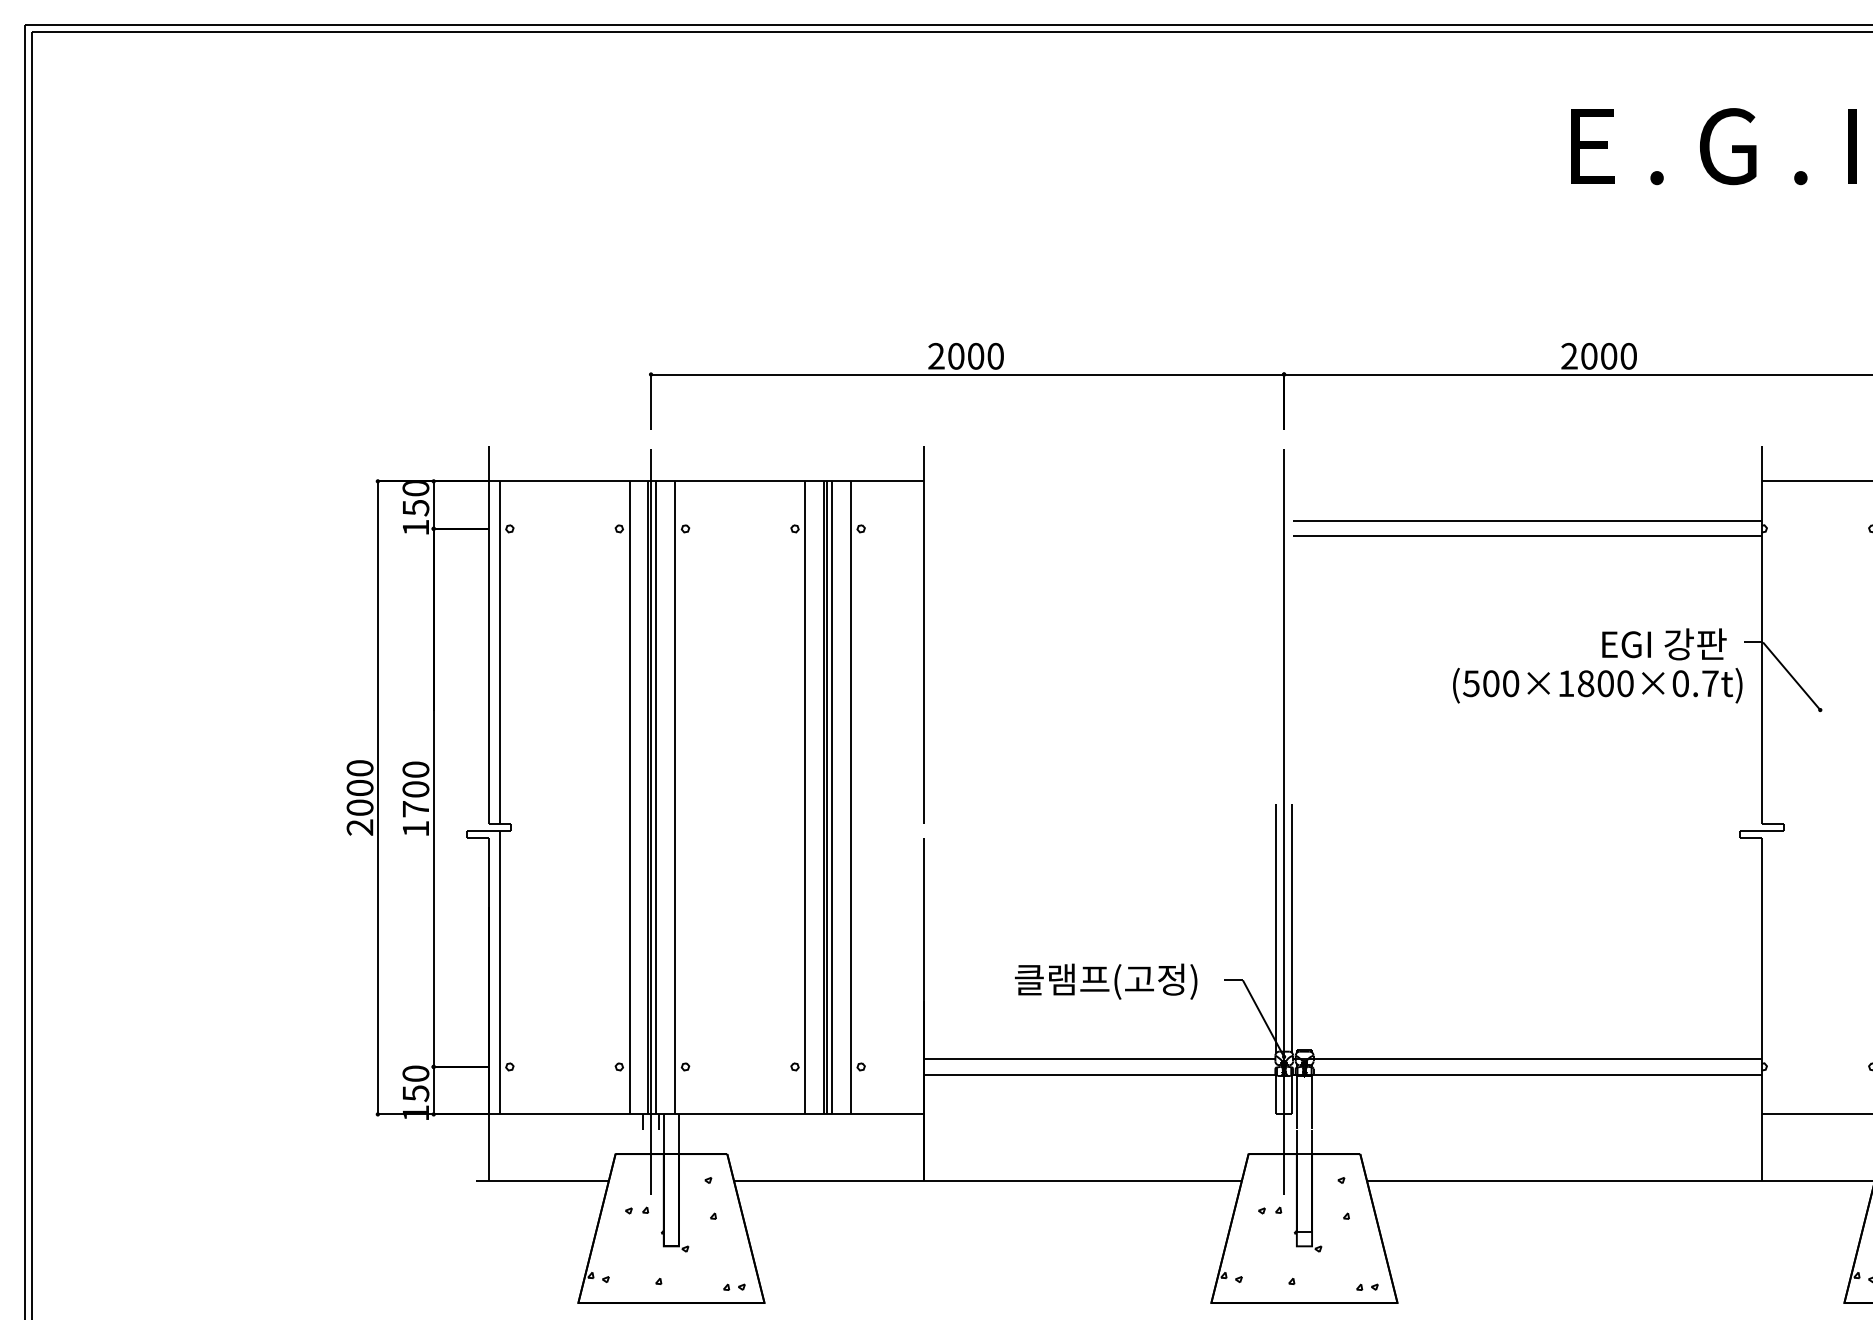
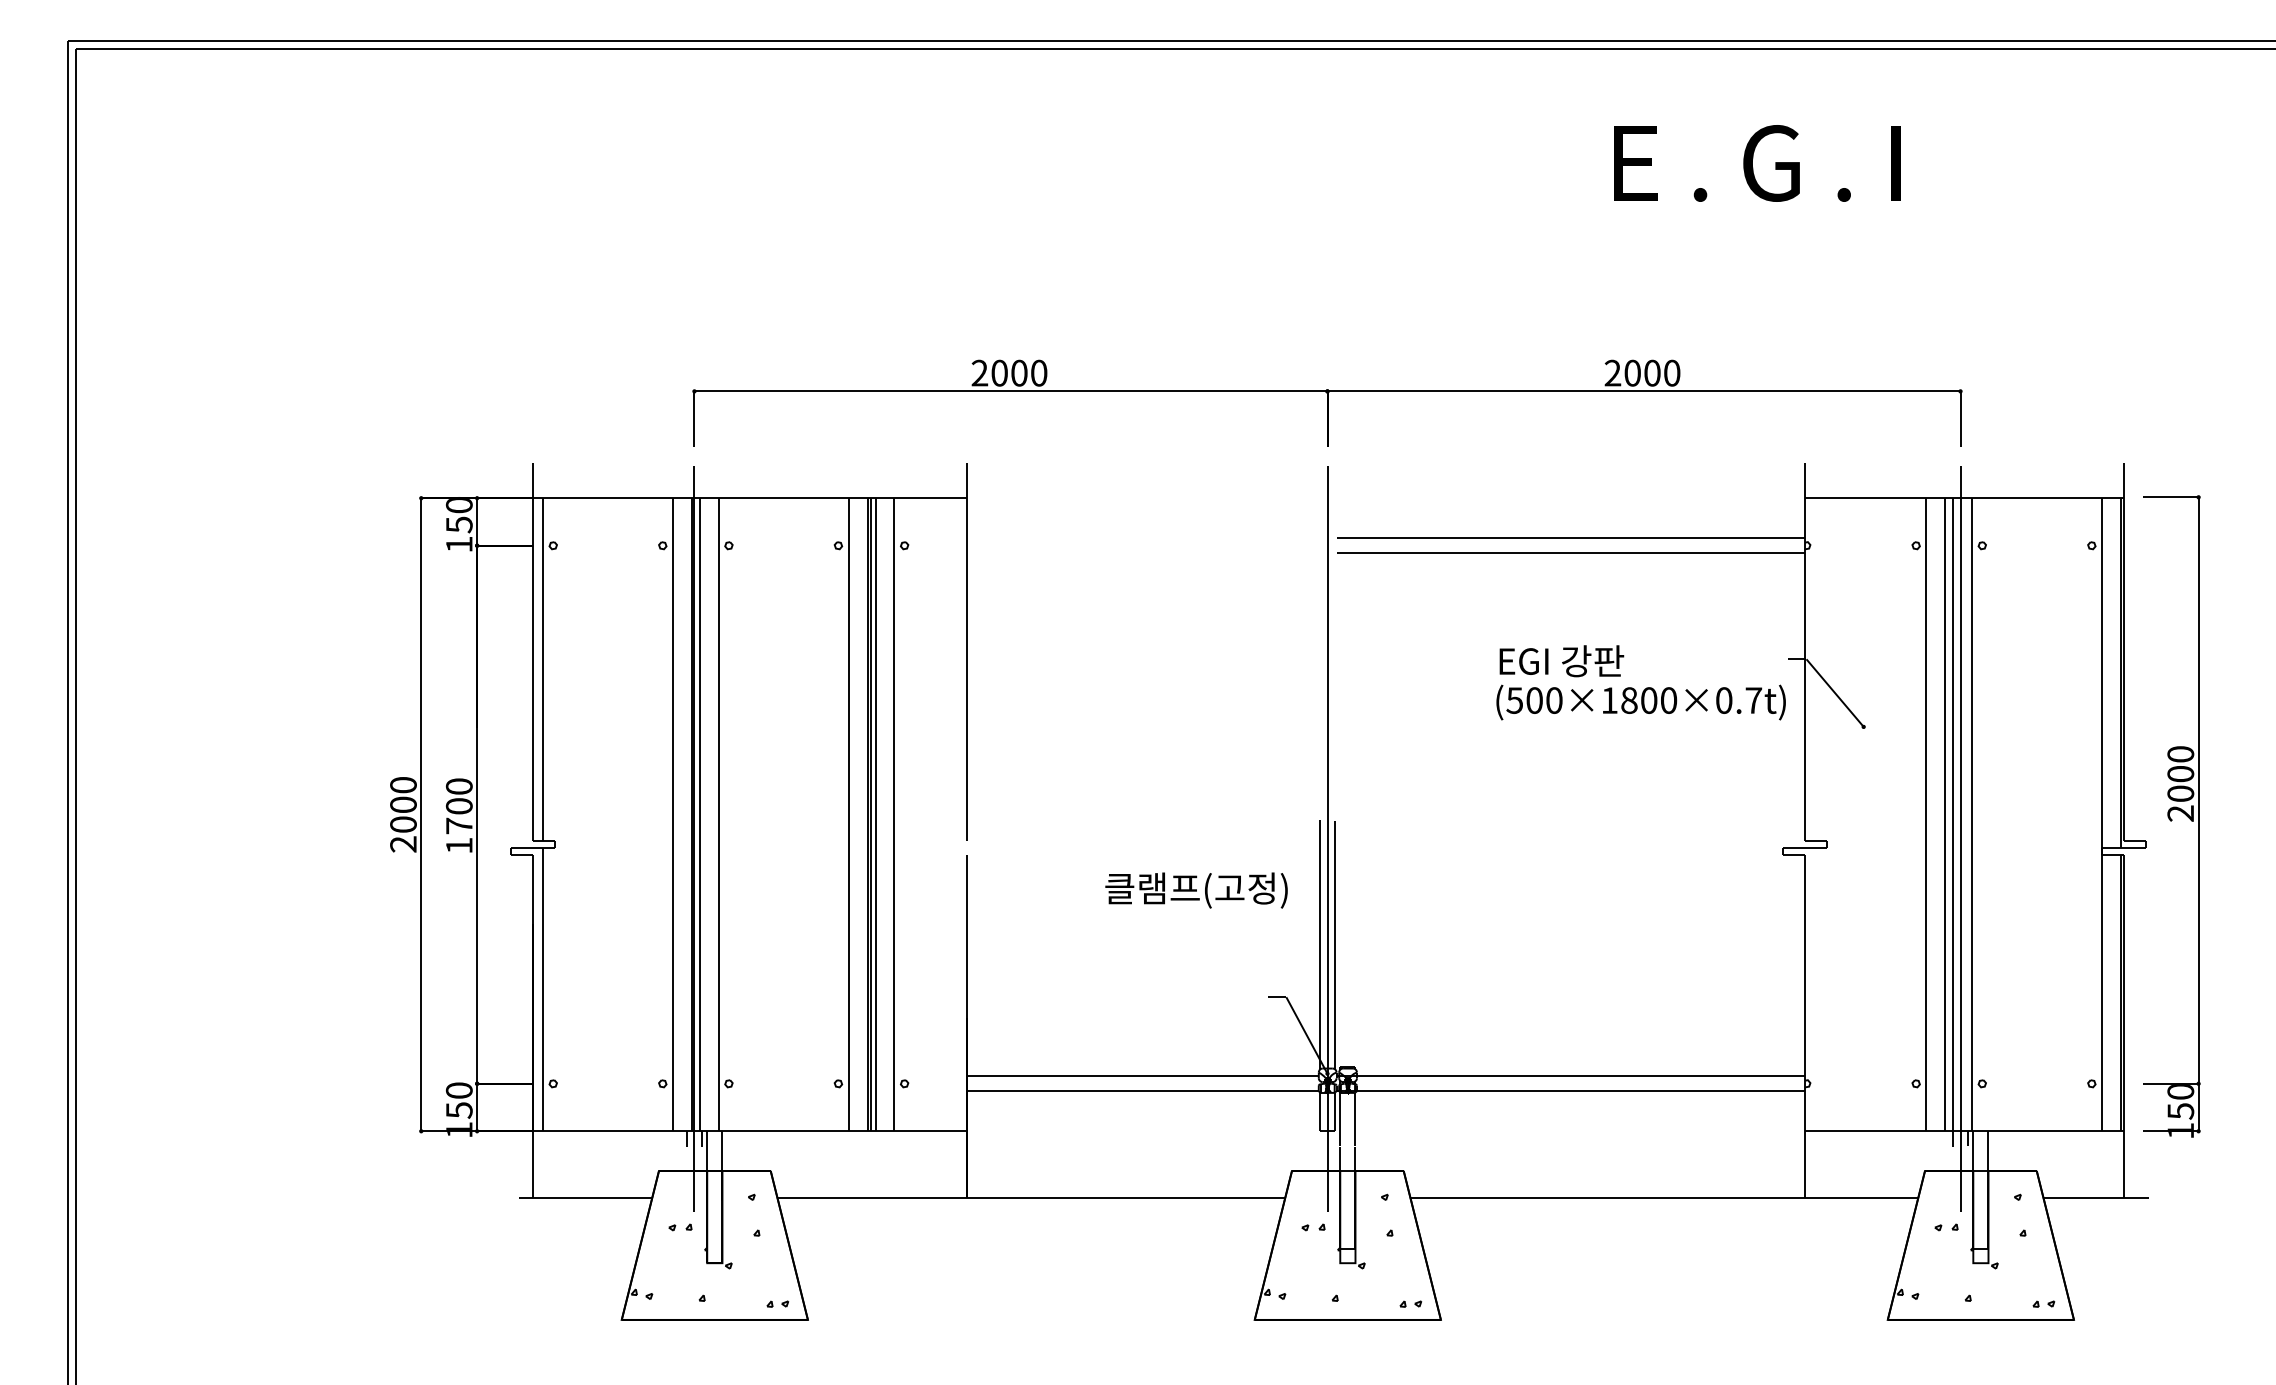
text: (1664, 644) -> (1561, 661), moved
text: (1106, 981) -> (1196, 890), moved

